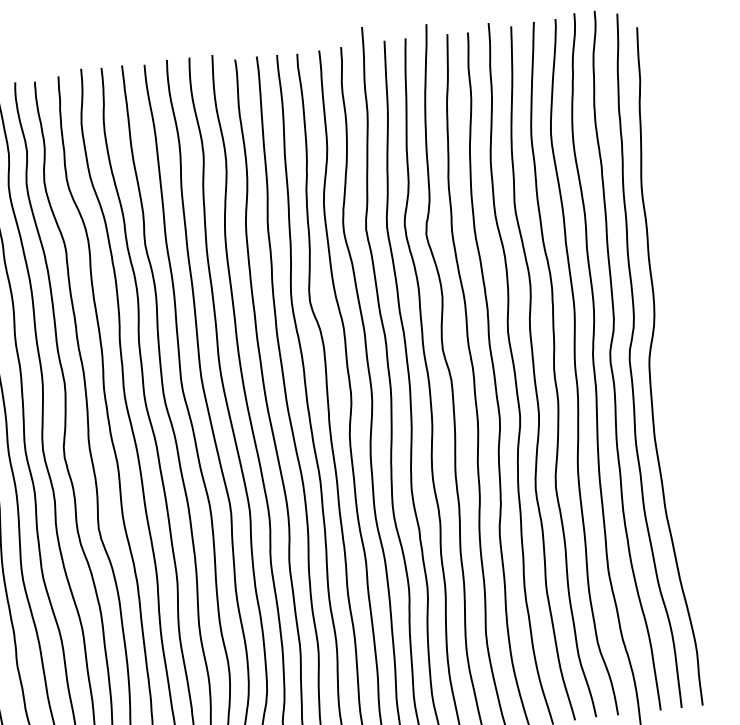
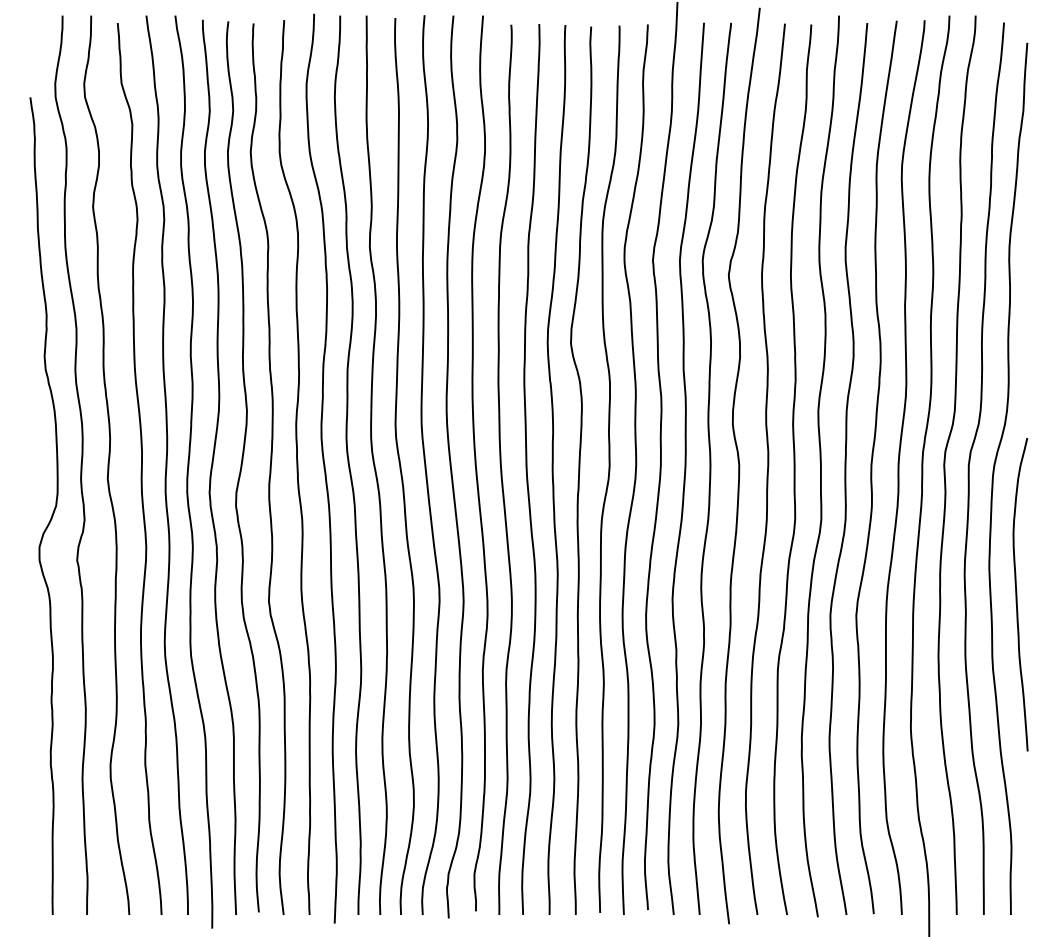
curve: (679, 456) -> (1017, 594), added

